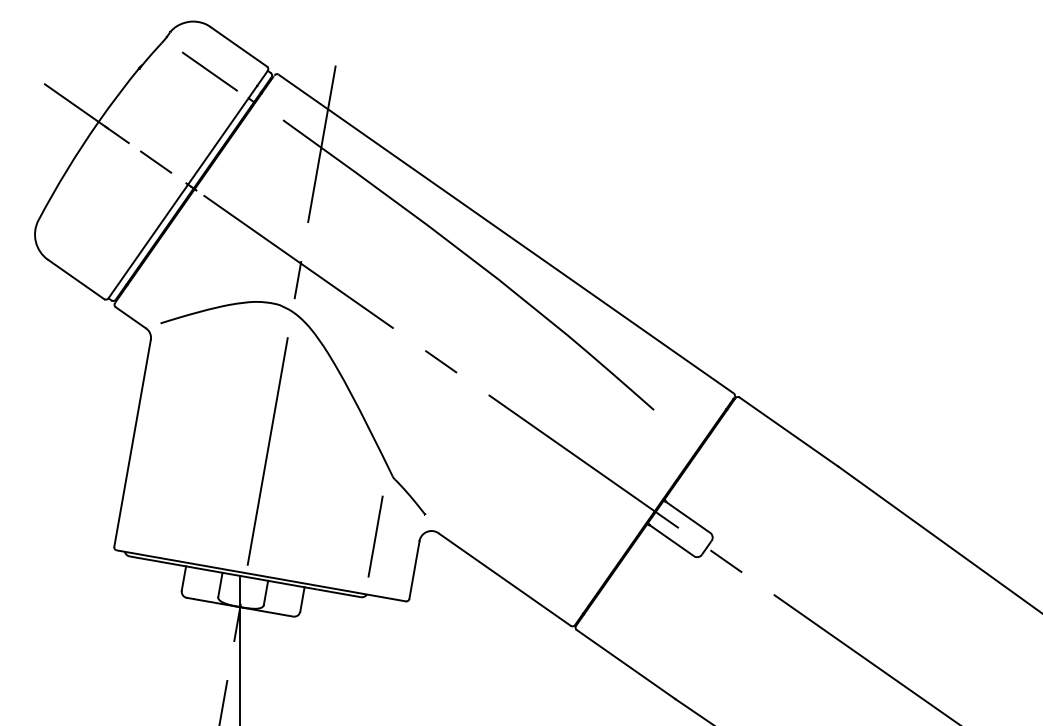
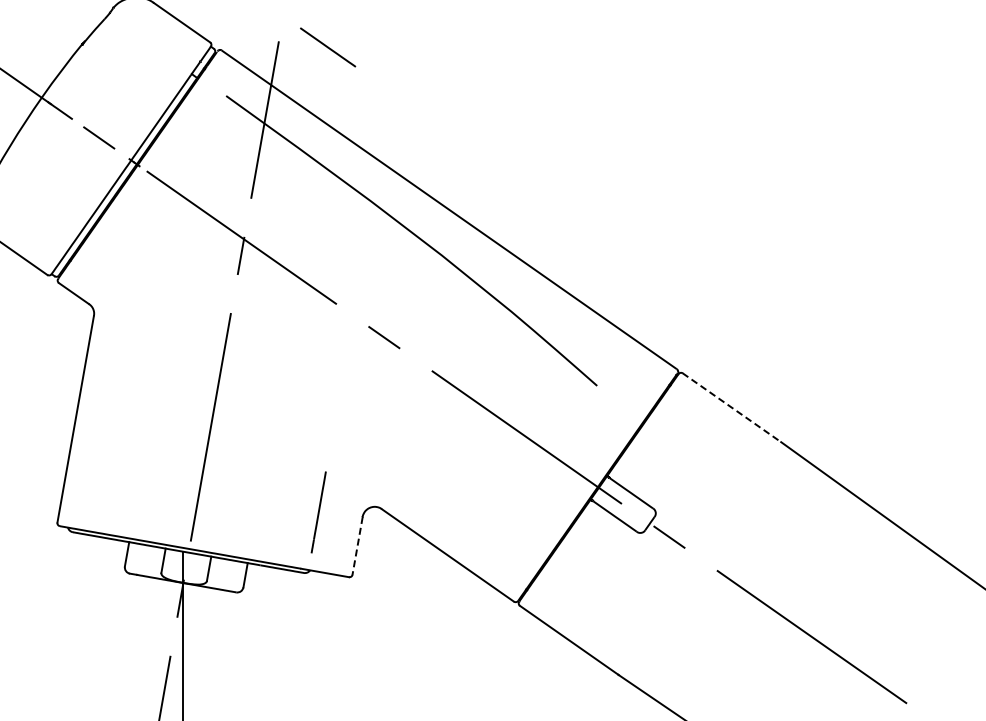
line: (209, 71) -> (327, 47), moved
part: (342, 380) -> (285, 356), removed
line: (789, 432) -> (732, 408), solid -> dashed
line: (414, 570) -> (357, 546), solid -> dashed

